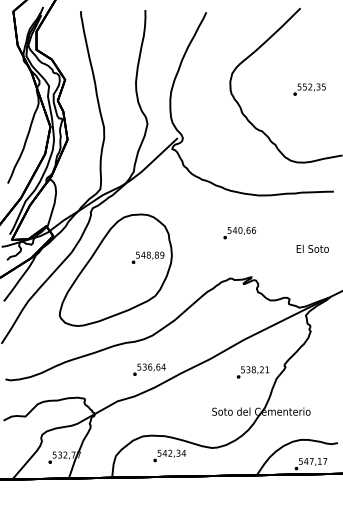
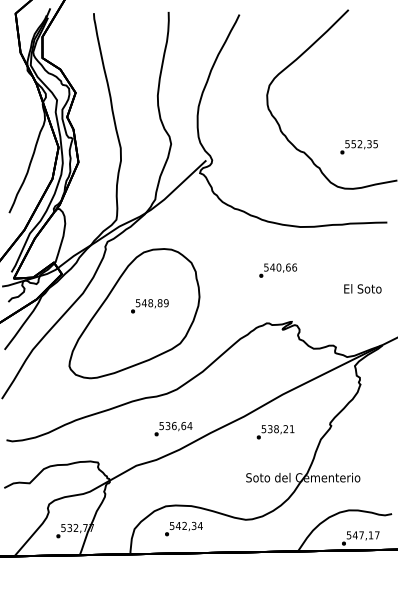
text: (309, 89) -> (358, 147), moved
text: (147, 258) -> (149, 306), moved
text: (252, 372) -> (275, 432), moved
text: (169, 455) -> (183, 528), moved

